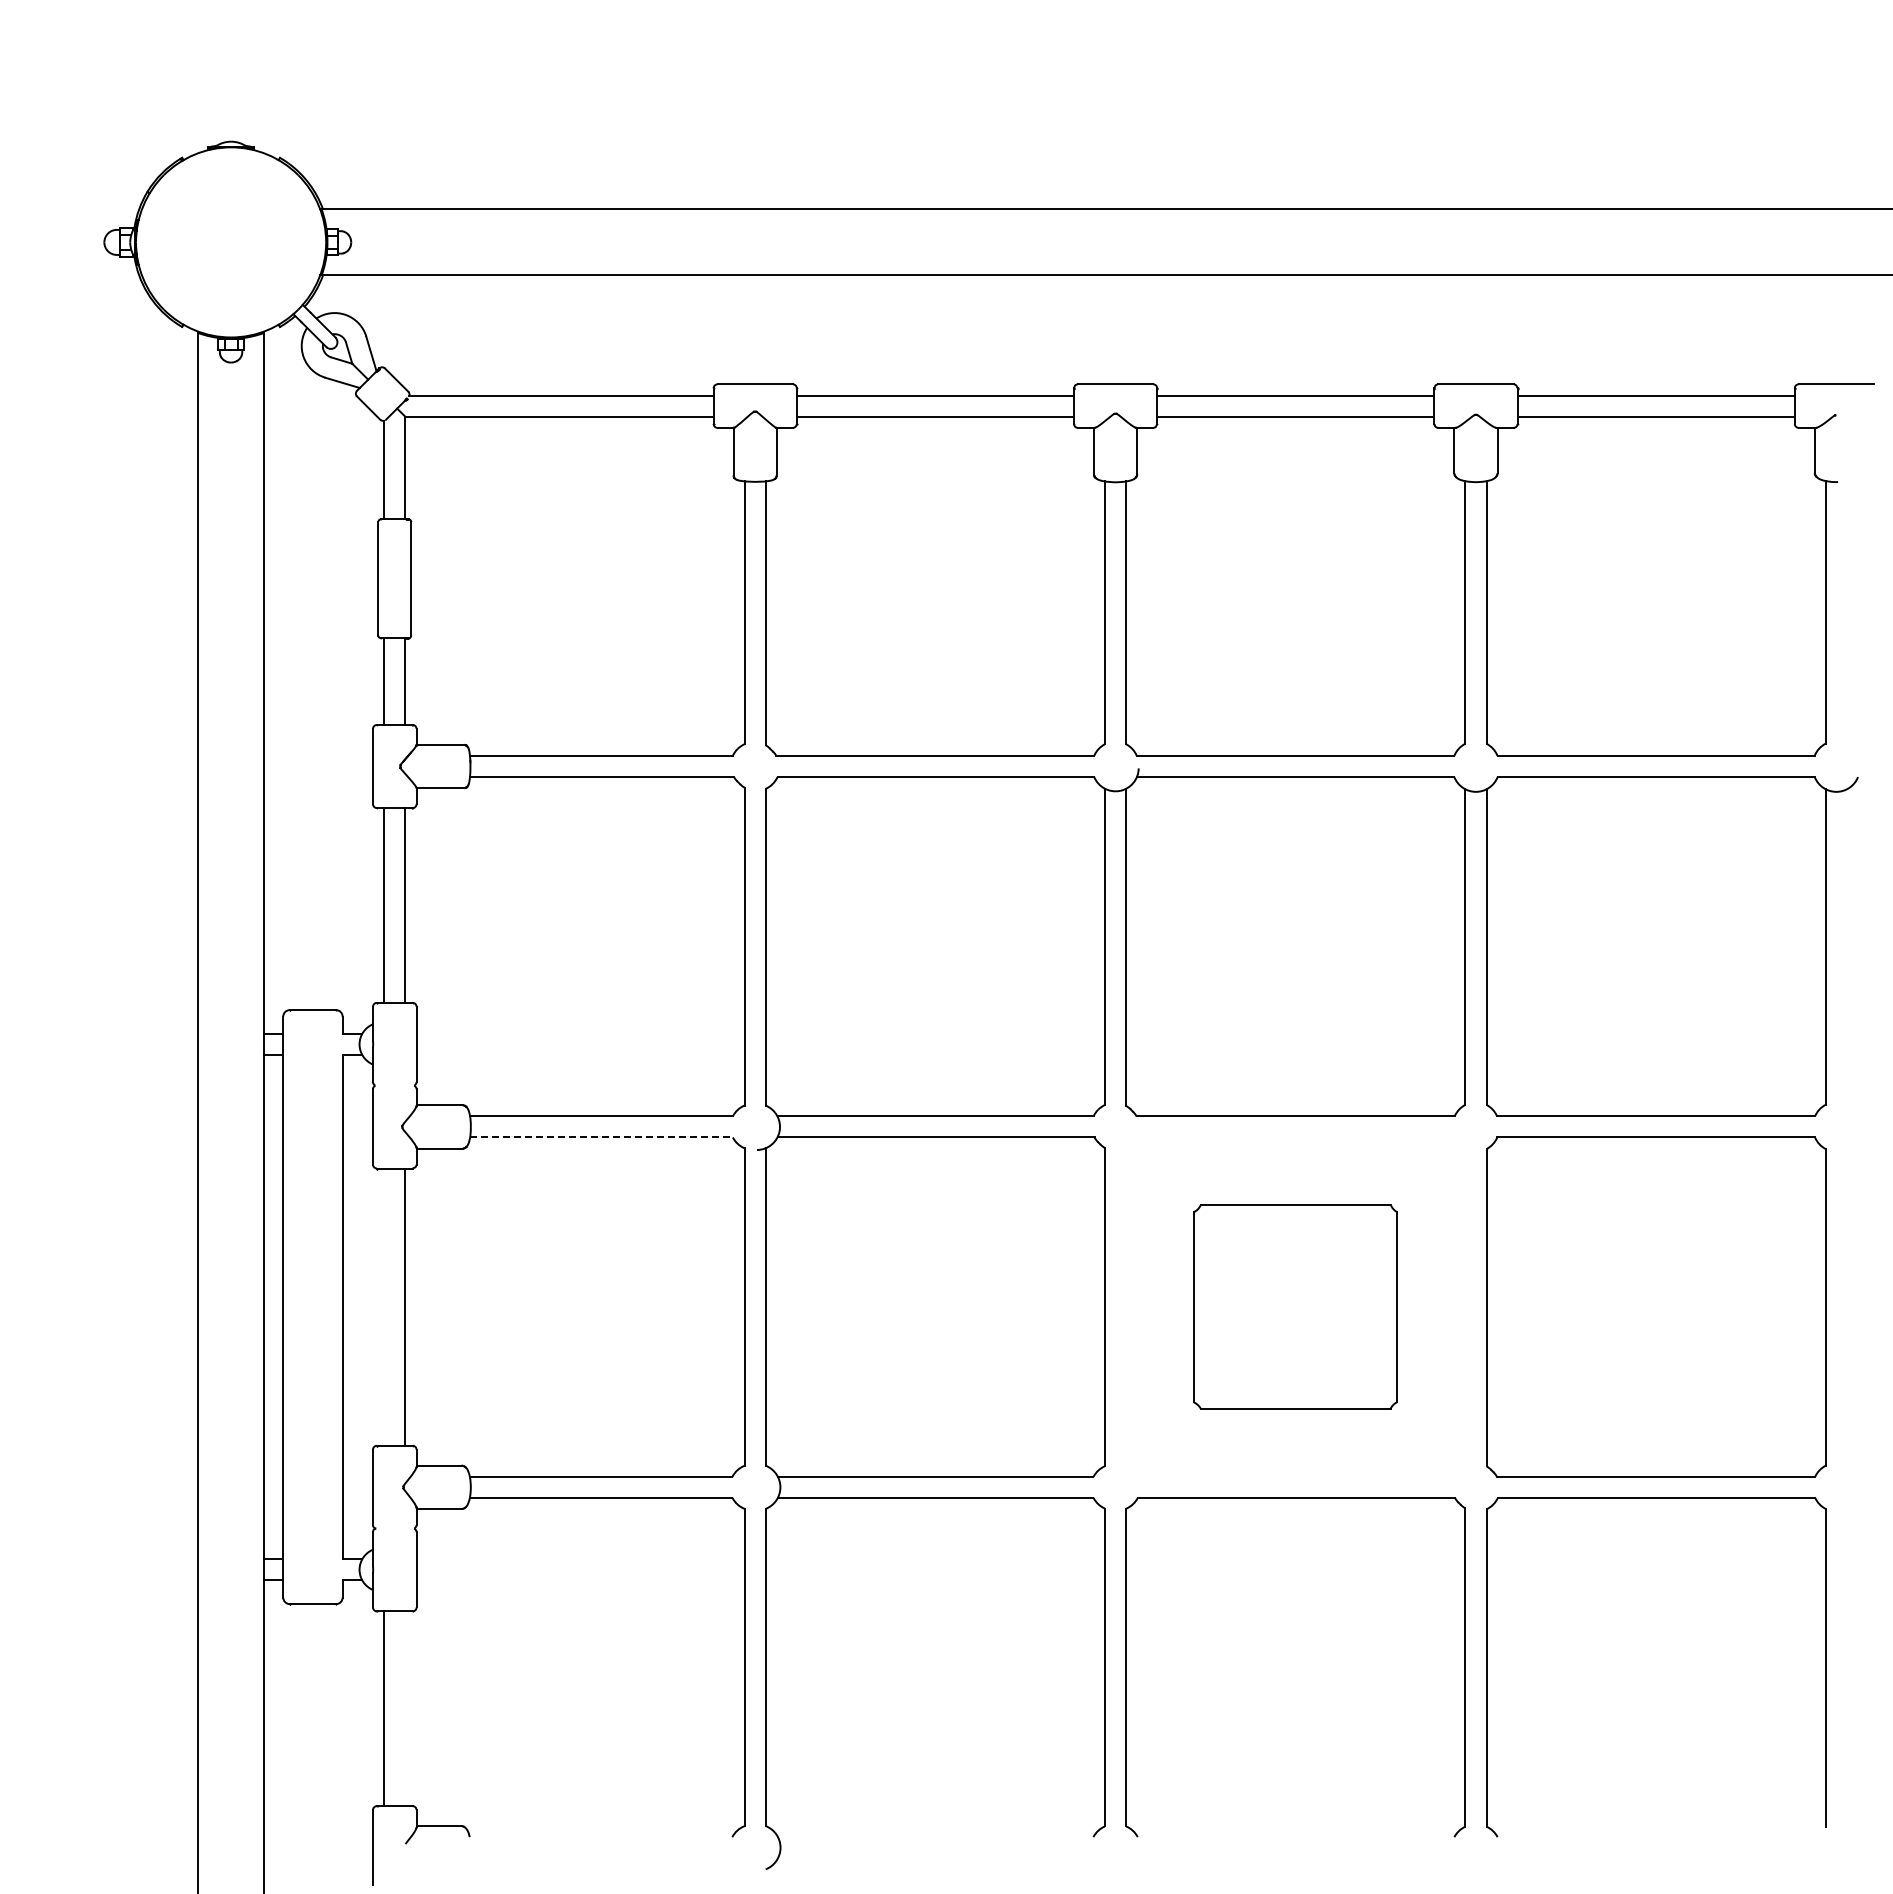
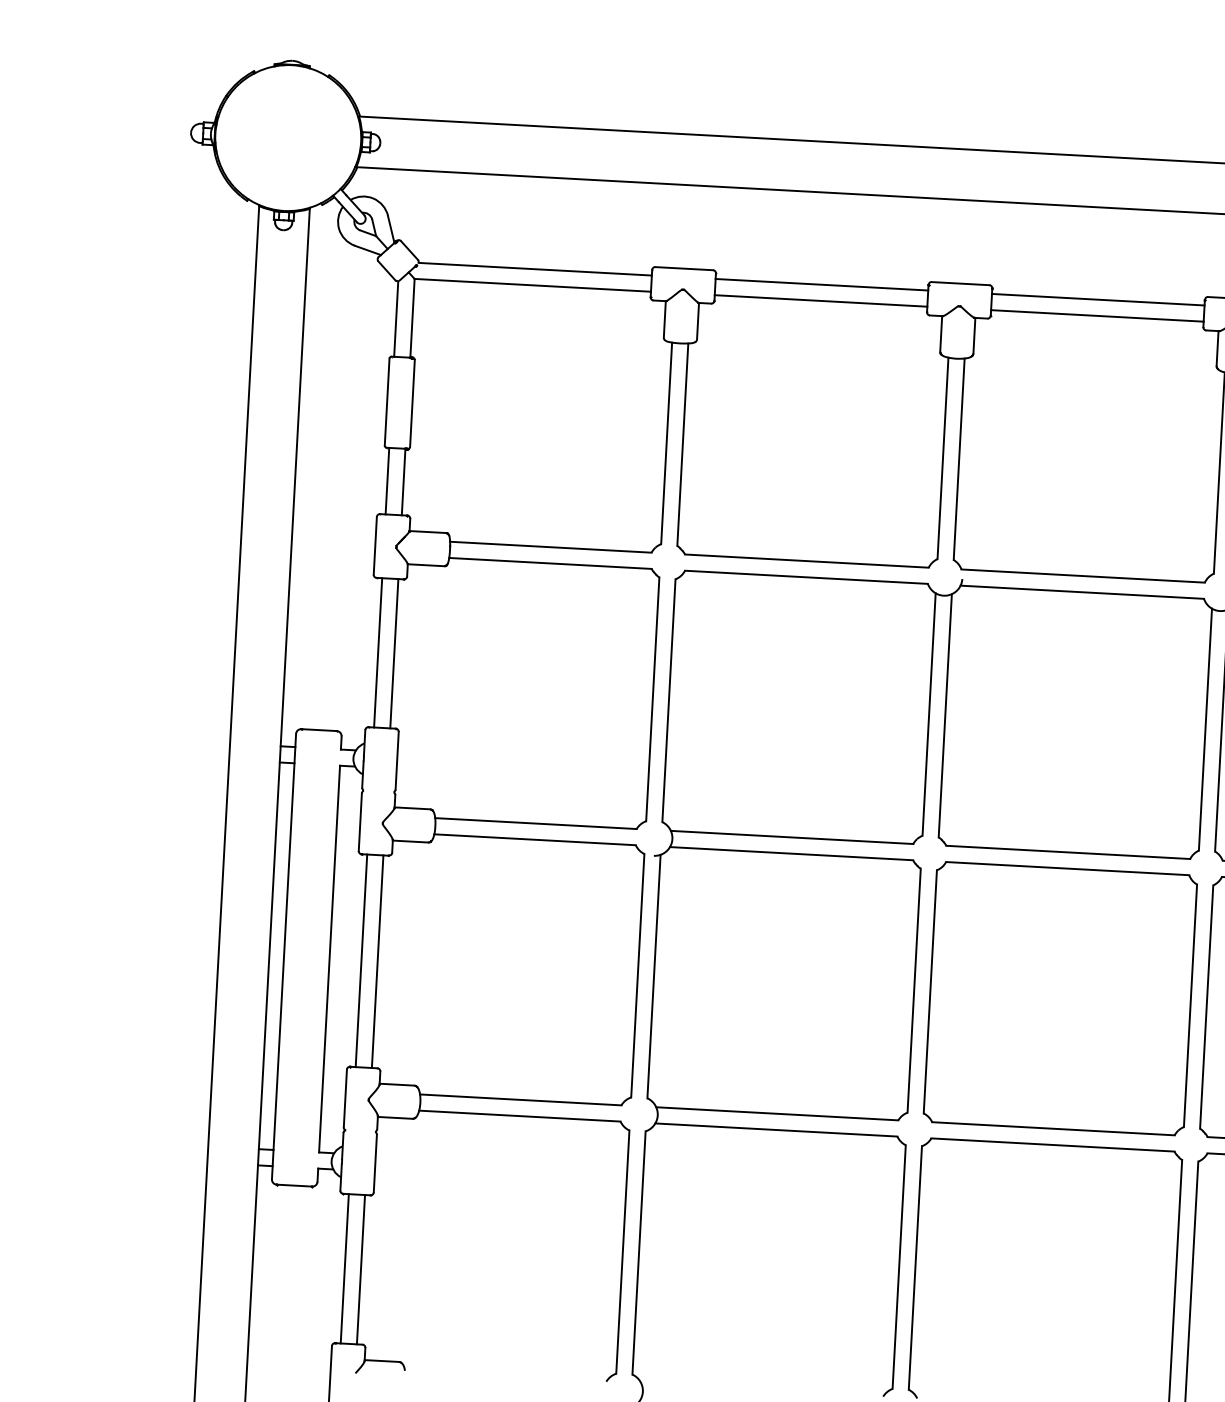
line: (601, 1137) -> (535, 839), dashed -> solid
line: (384, 1306) -> (361, 960), added
part: (1295, 1306) -> (1060, 998), size x1.67
line: (405, 1708) -> (361, 1269), added

